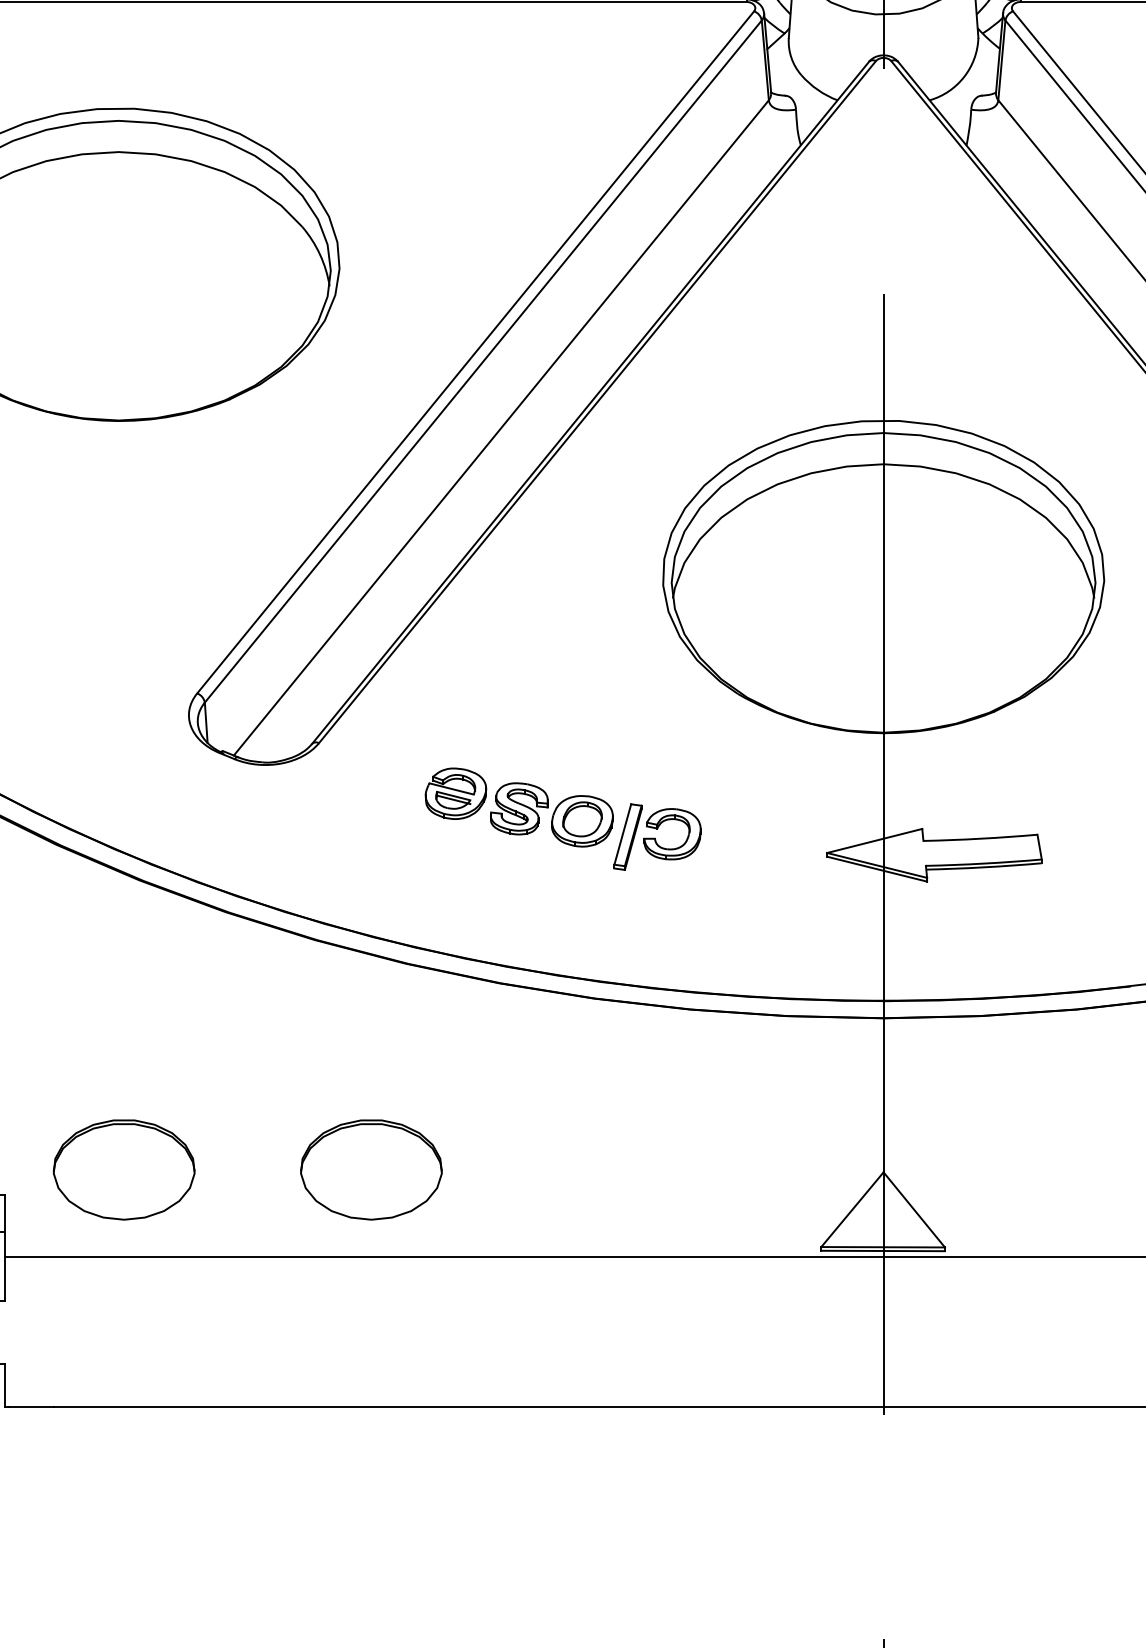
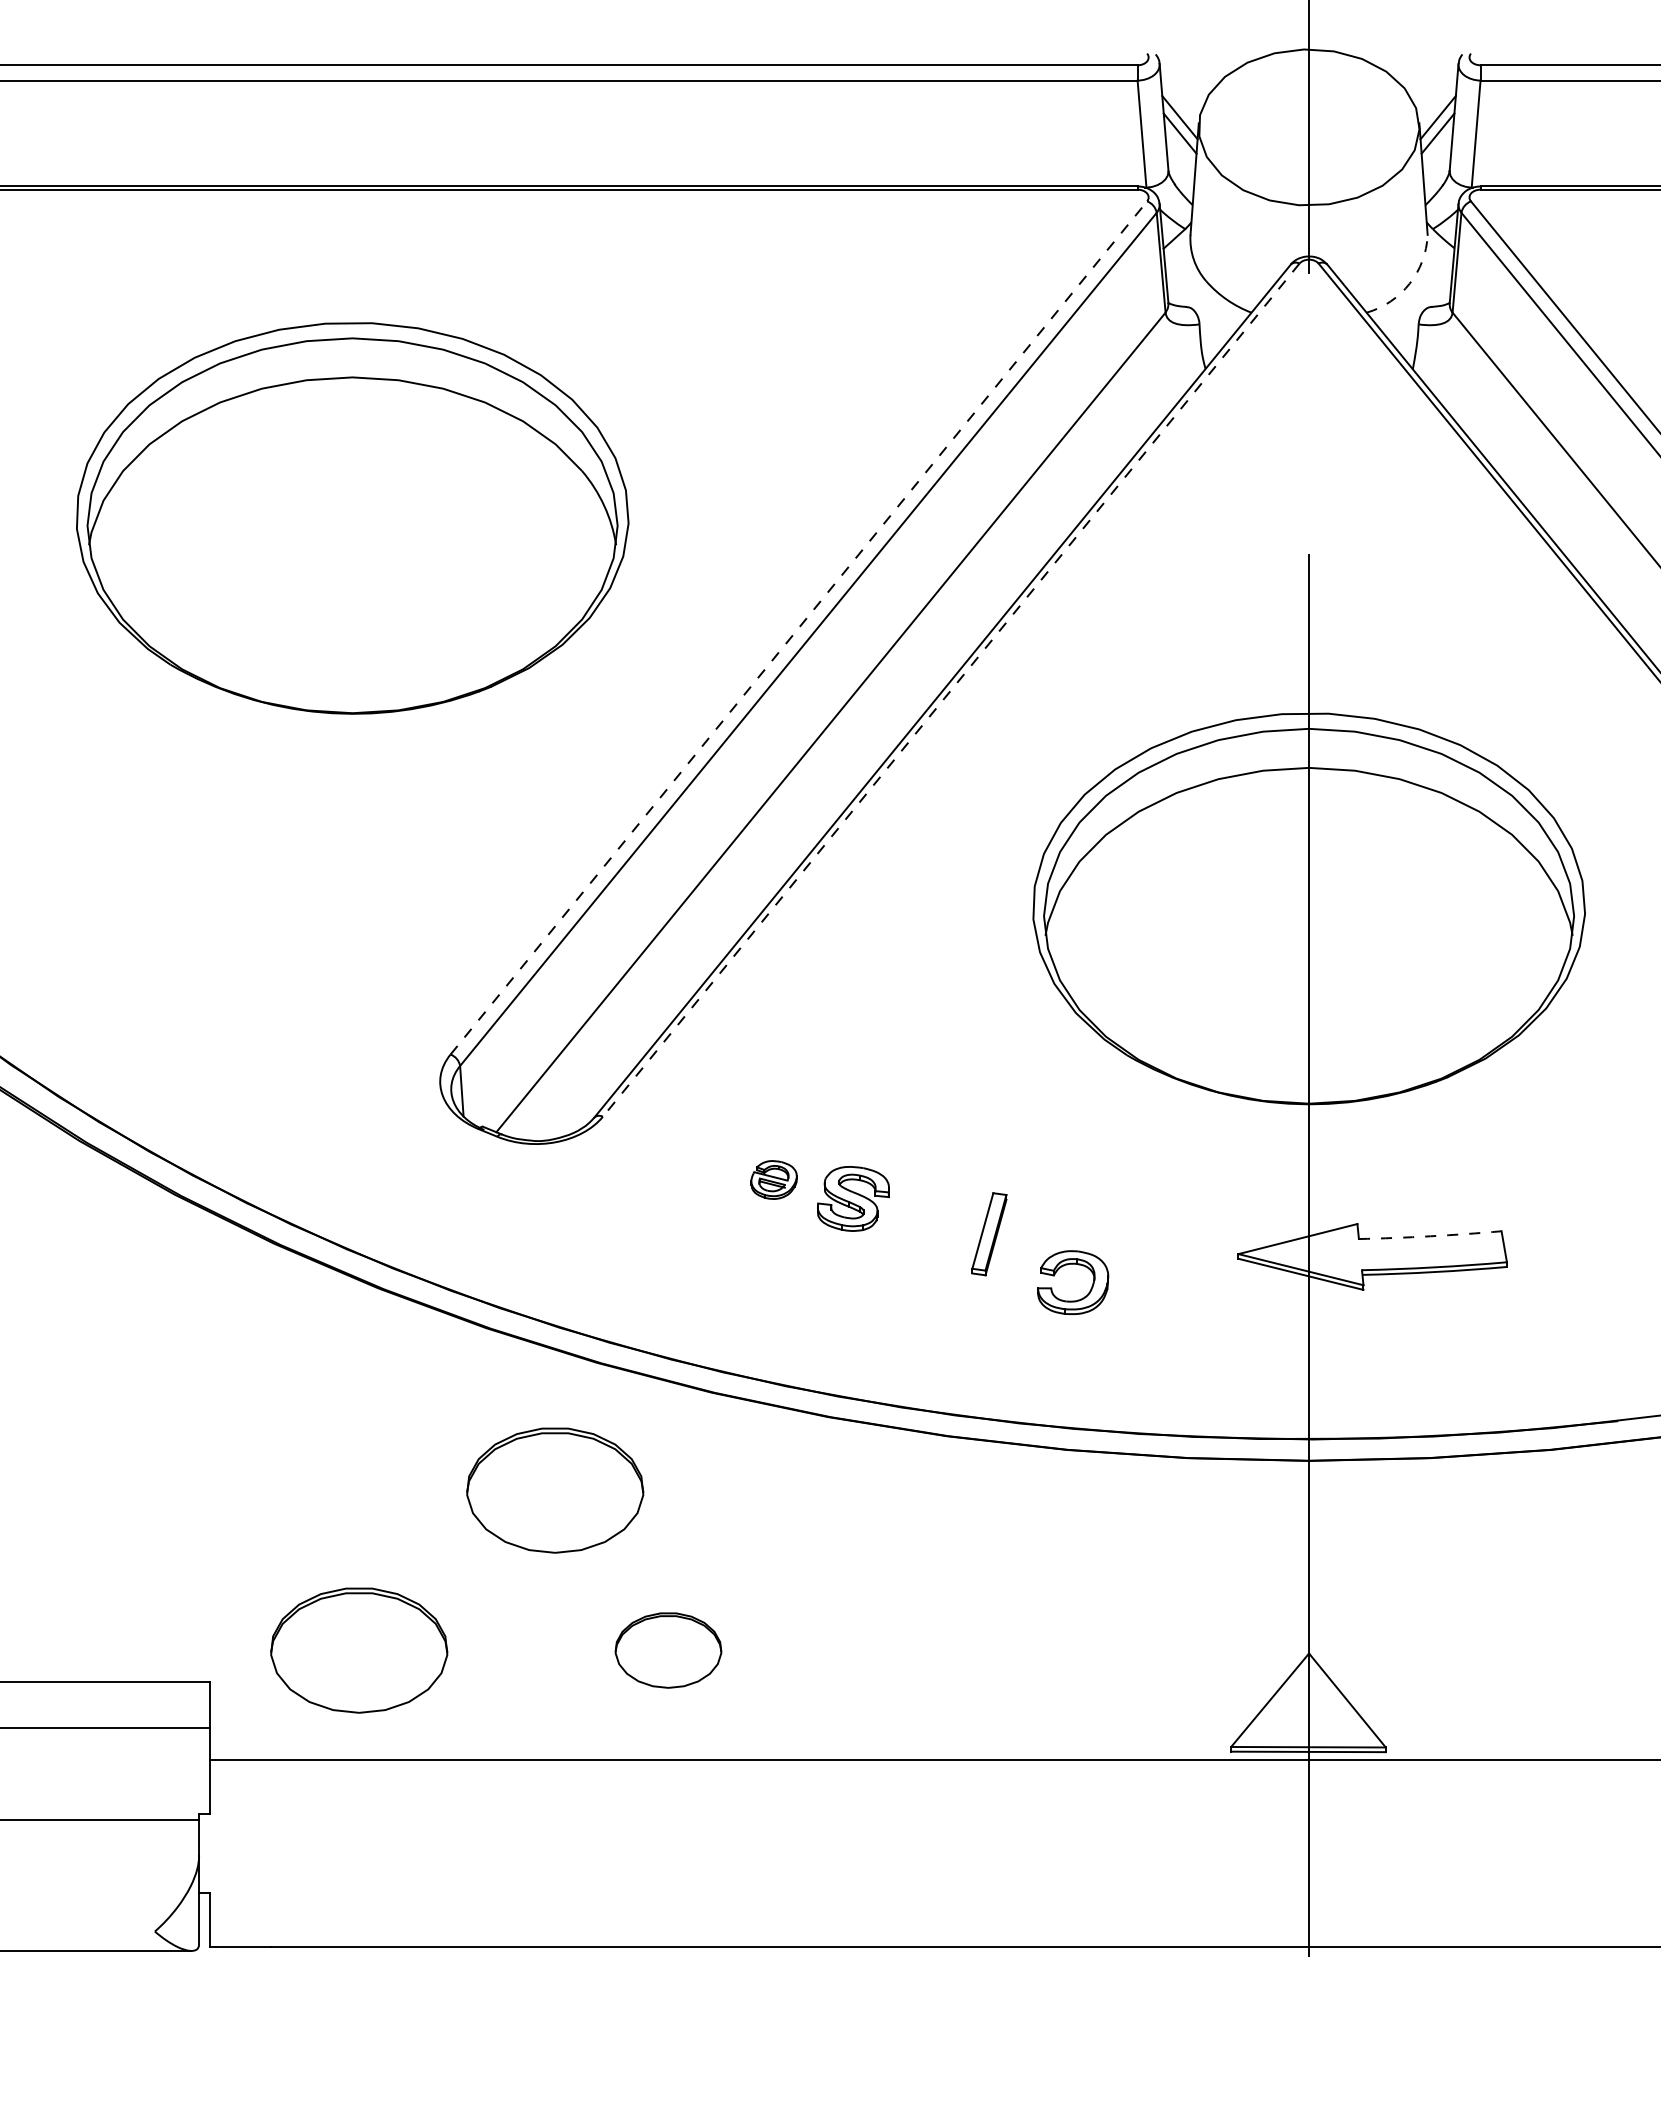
arc: (963, 76) -> (1409, 283), solid -> dashed
line: (475, 352) -> (798, 627), solid -> dashed
line: (597, 402) -> (951, 690), solid -> dashed
part: (455, 793) -> (773, 1179), size x0.6
part: (582, 821) -> (932, 1214), removed
arc: (980, 838) -> (1430, 1236), solid -> dashed
part: (678, 846) -> (1080, 1298), moved
part: (281, 1041) -> (555, 1490), added
part: (371, 1169) -> (668, 1650), size x0.6

